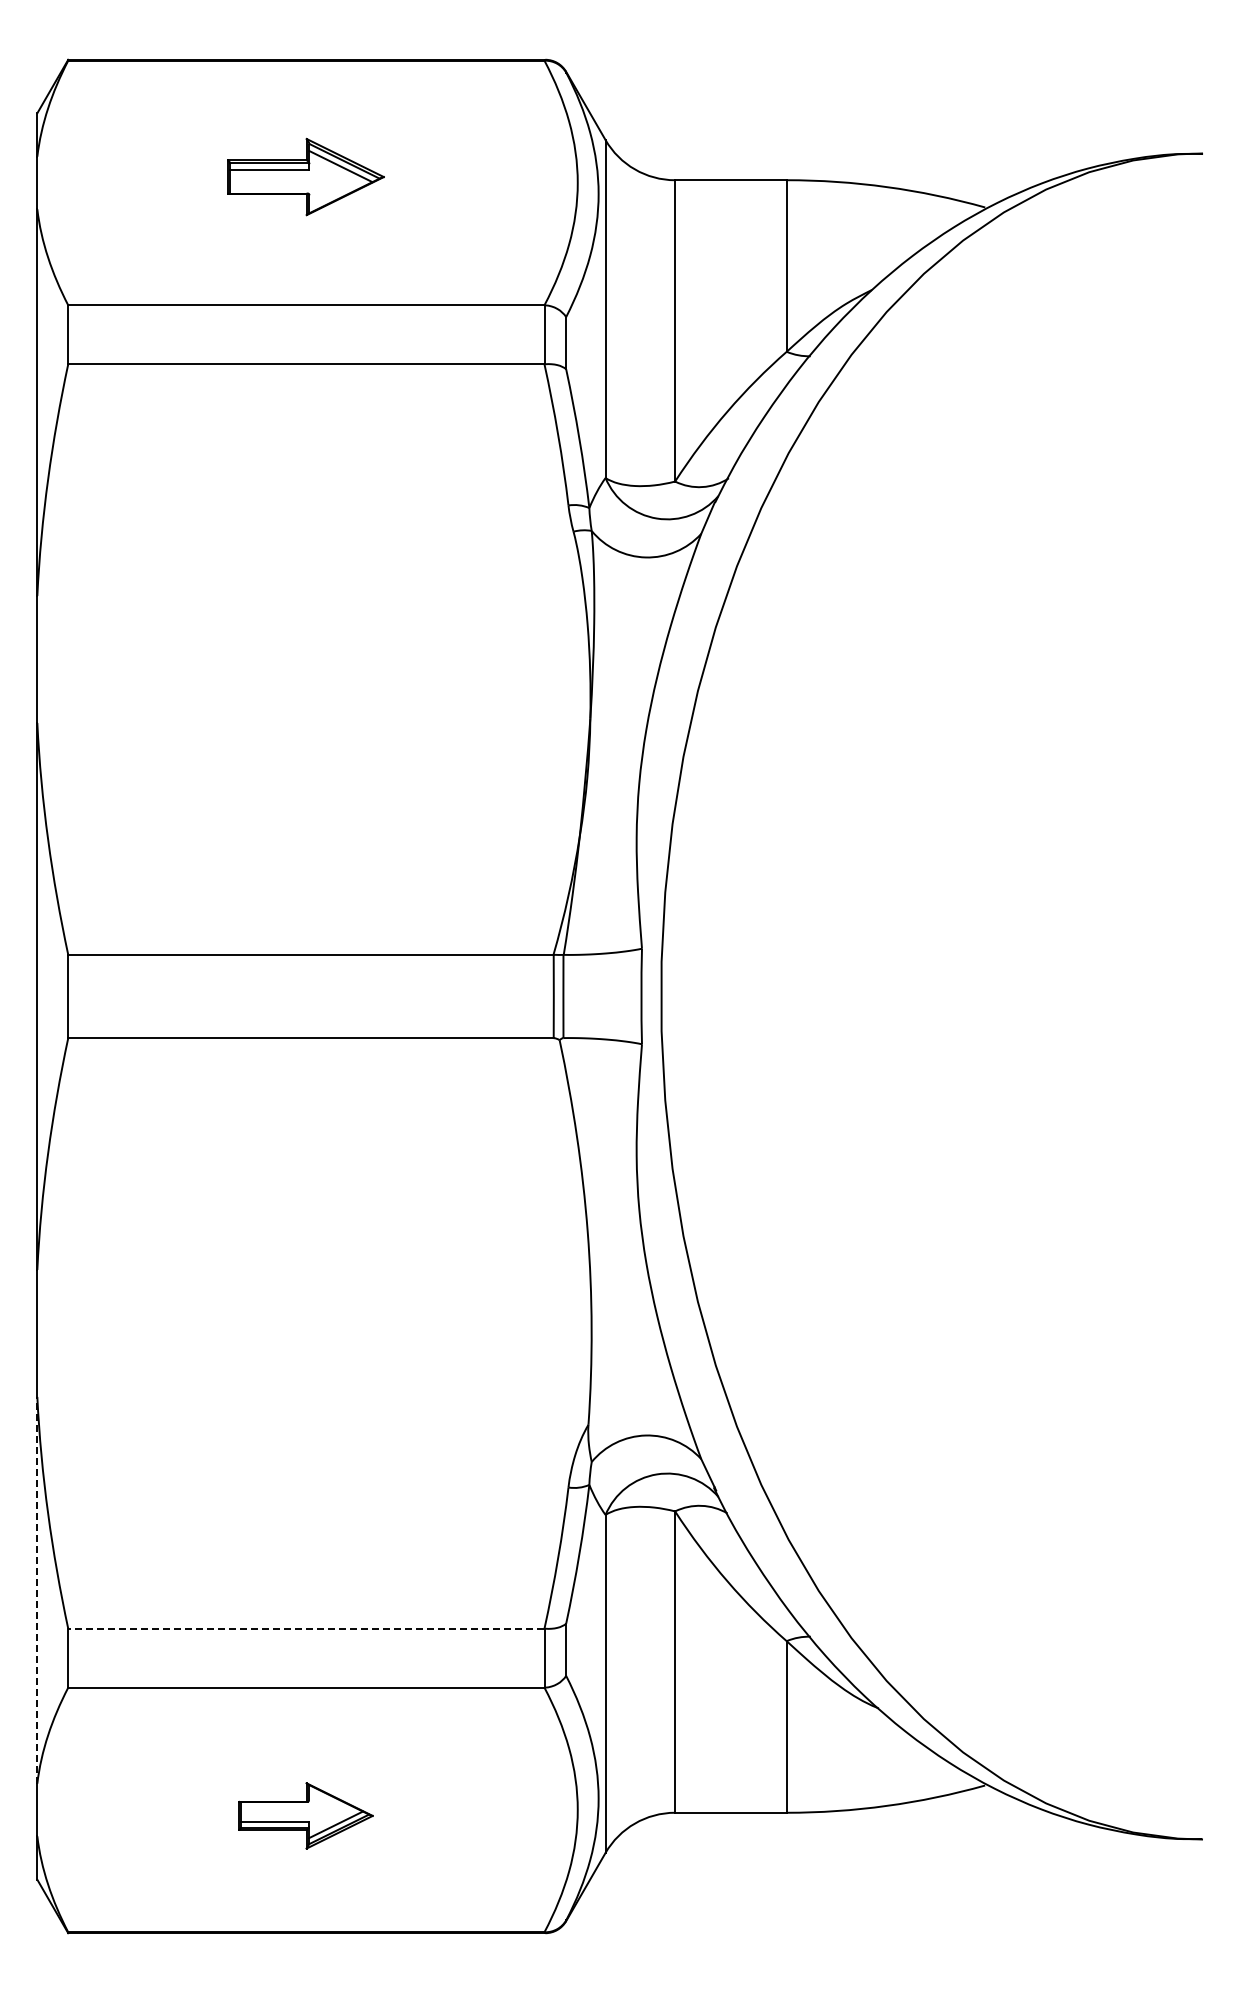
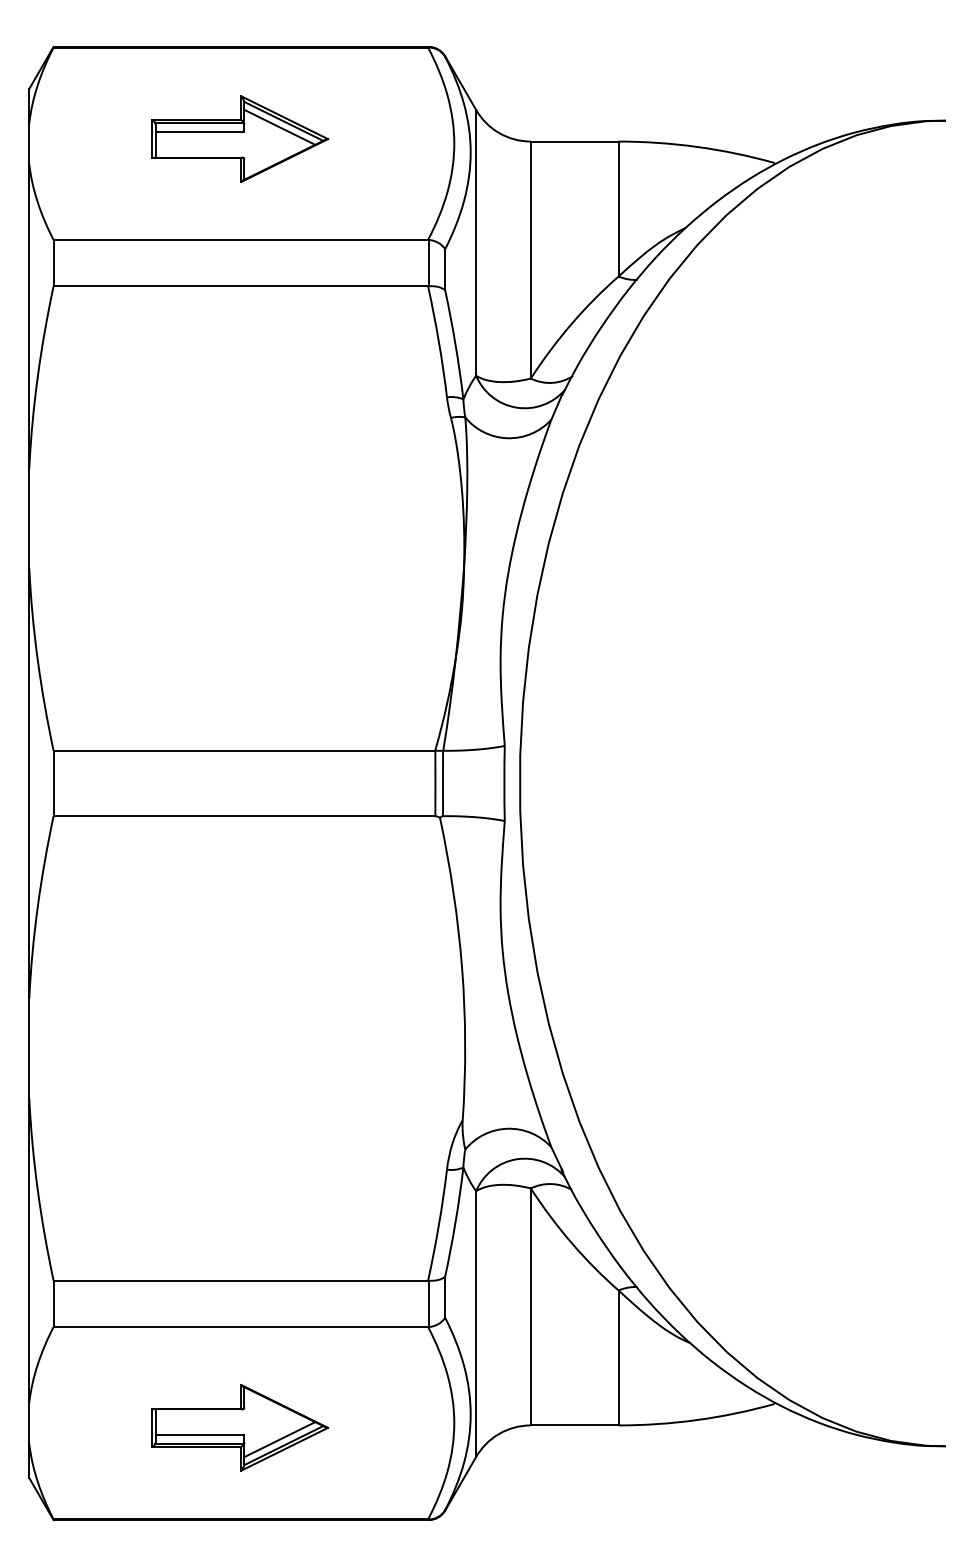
part: (305, 176) -> (240, 138), size x1.43
line: (37, 1589) -> (29, 1249), dashed -> solid
line: (305, 1628) -> (240, 1280), dashed -> solid
part: (305, 1815) -> (240, 1427), size x1.67

